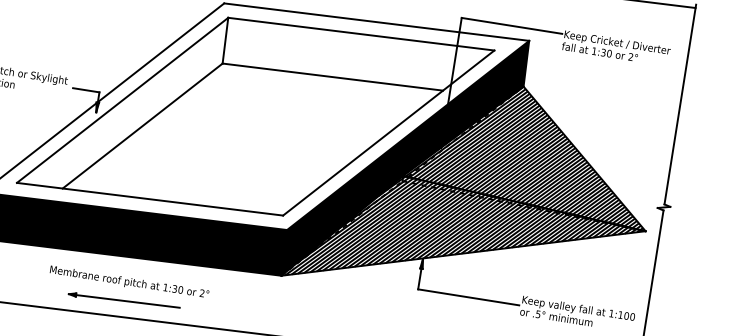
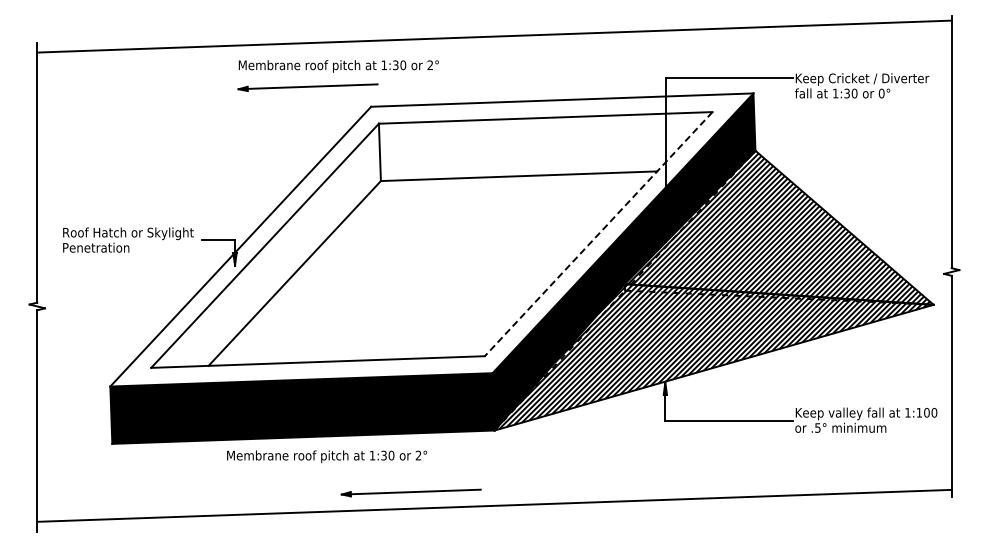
text: (630, 57) -> (881, 93), 2° -> 0°
line: (388, 133) -> (598, 234), solid -> dashed
text: (129, 282) -> (327, 456), moved
part: (123, 301) -> (410, 492), moved

